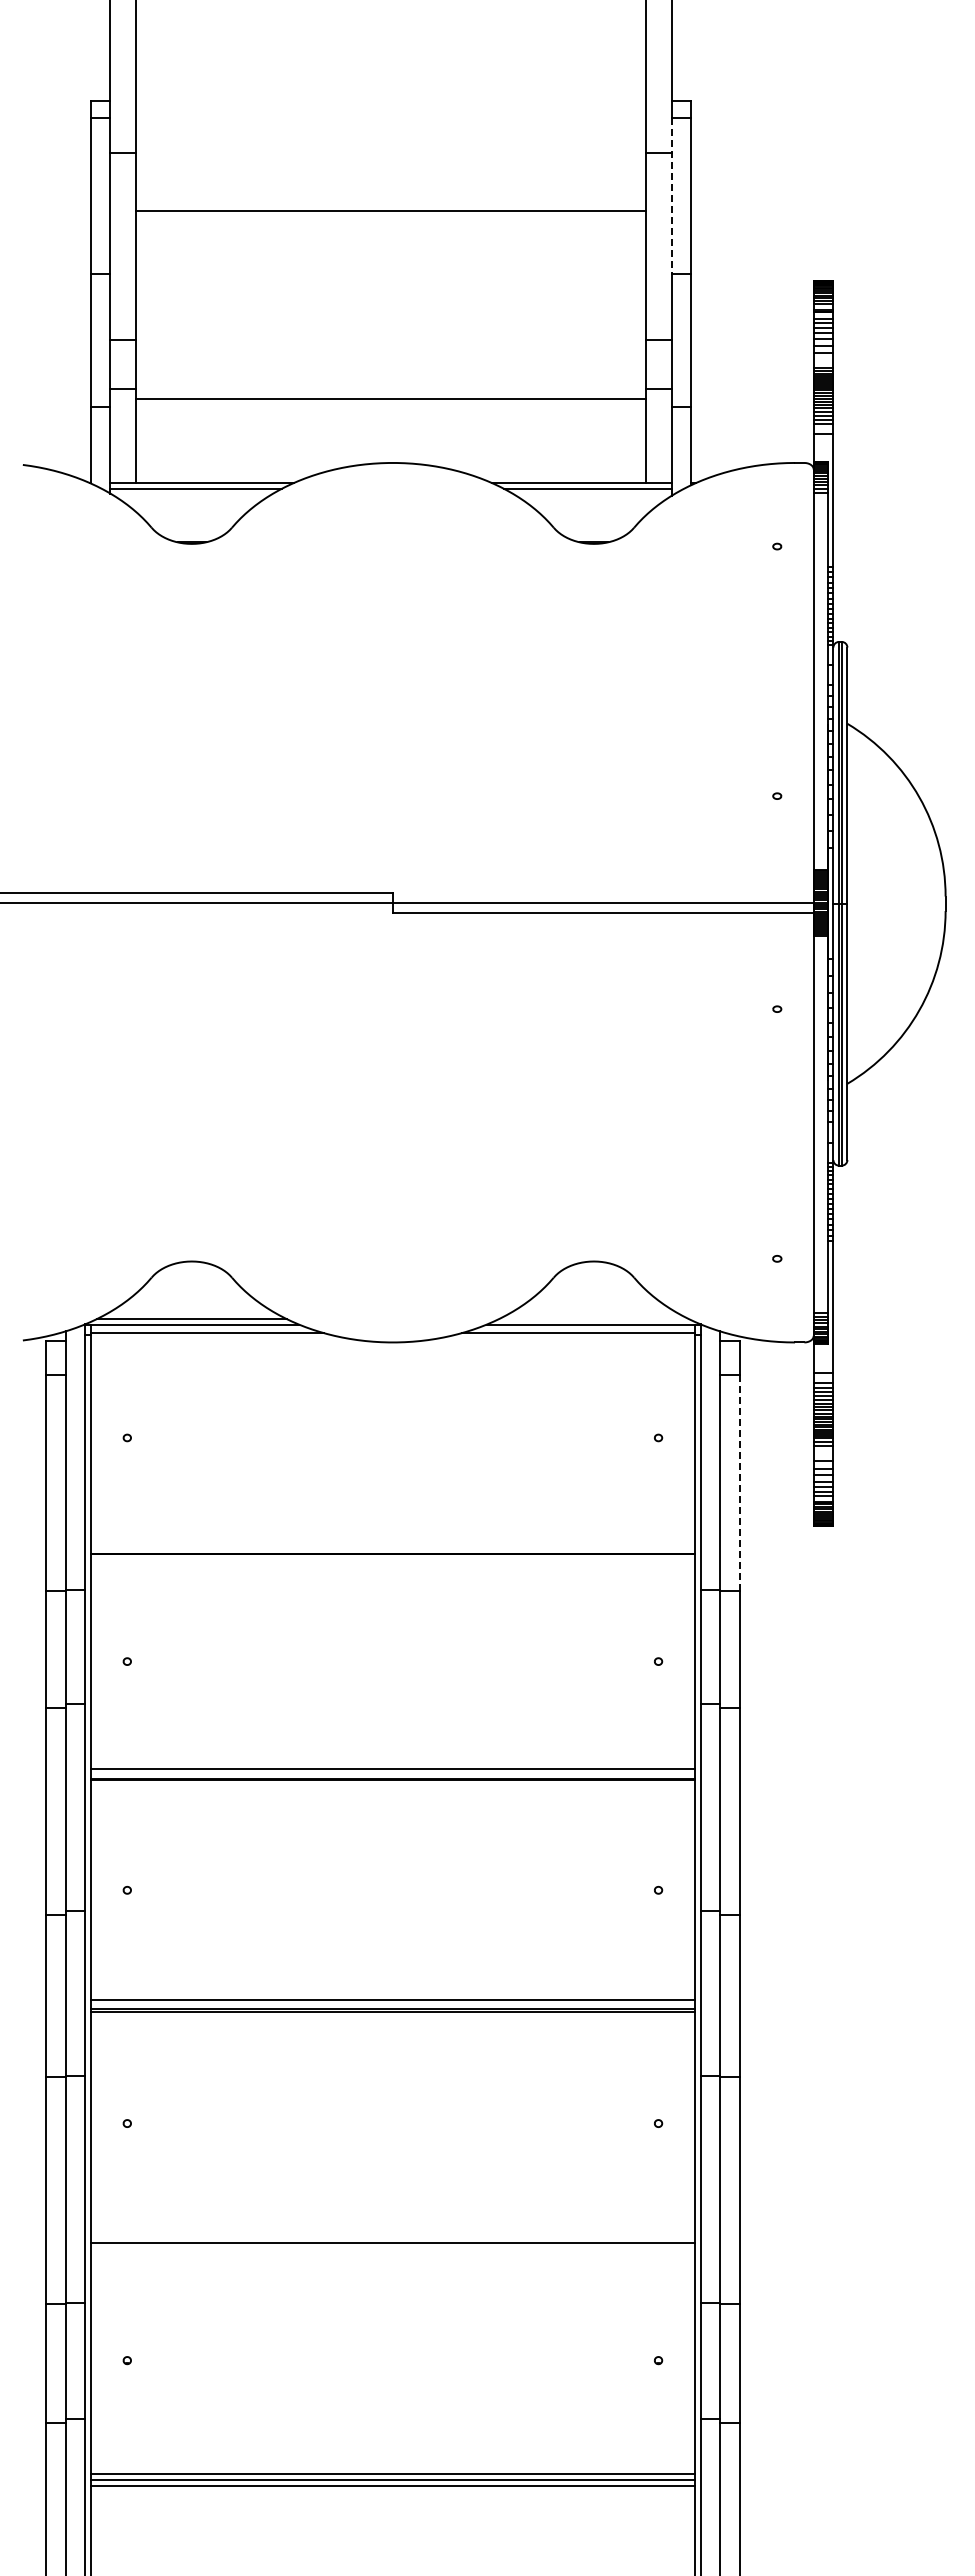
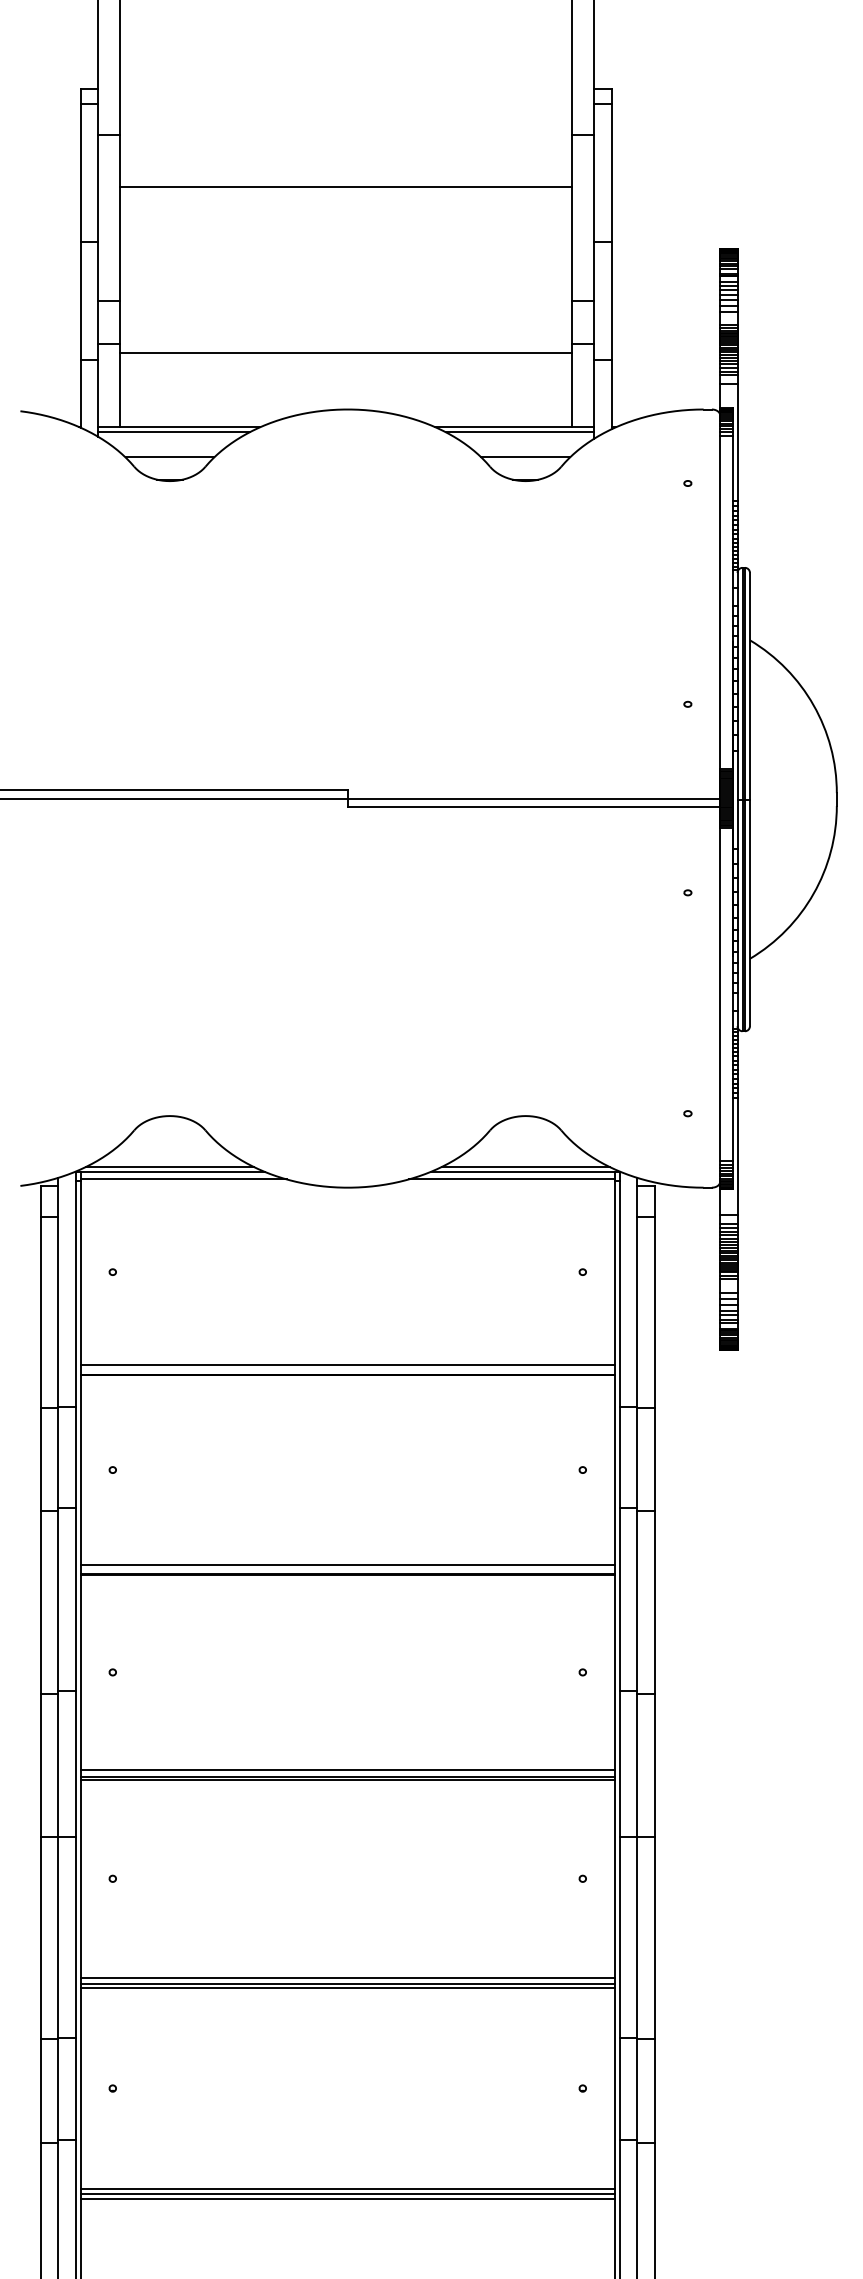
line: (671, 195) -> (594, 172), dashed -> solid
line: (191, 517) -> (169, 457), added
line: (593, 517) -> (525, 457), added
line: (593, 1319) -> (525, 1167), added
line: (739, 1483) -> (654, 1312), dashed -> solid
line: (392, 1542) -> (347, 1364), added
line: (392, 2235) -> (347, 1977), added
line: (392, 2247) -> (347, 1988), added

